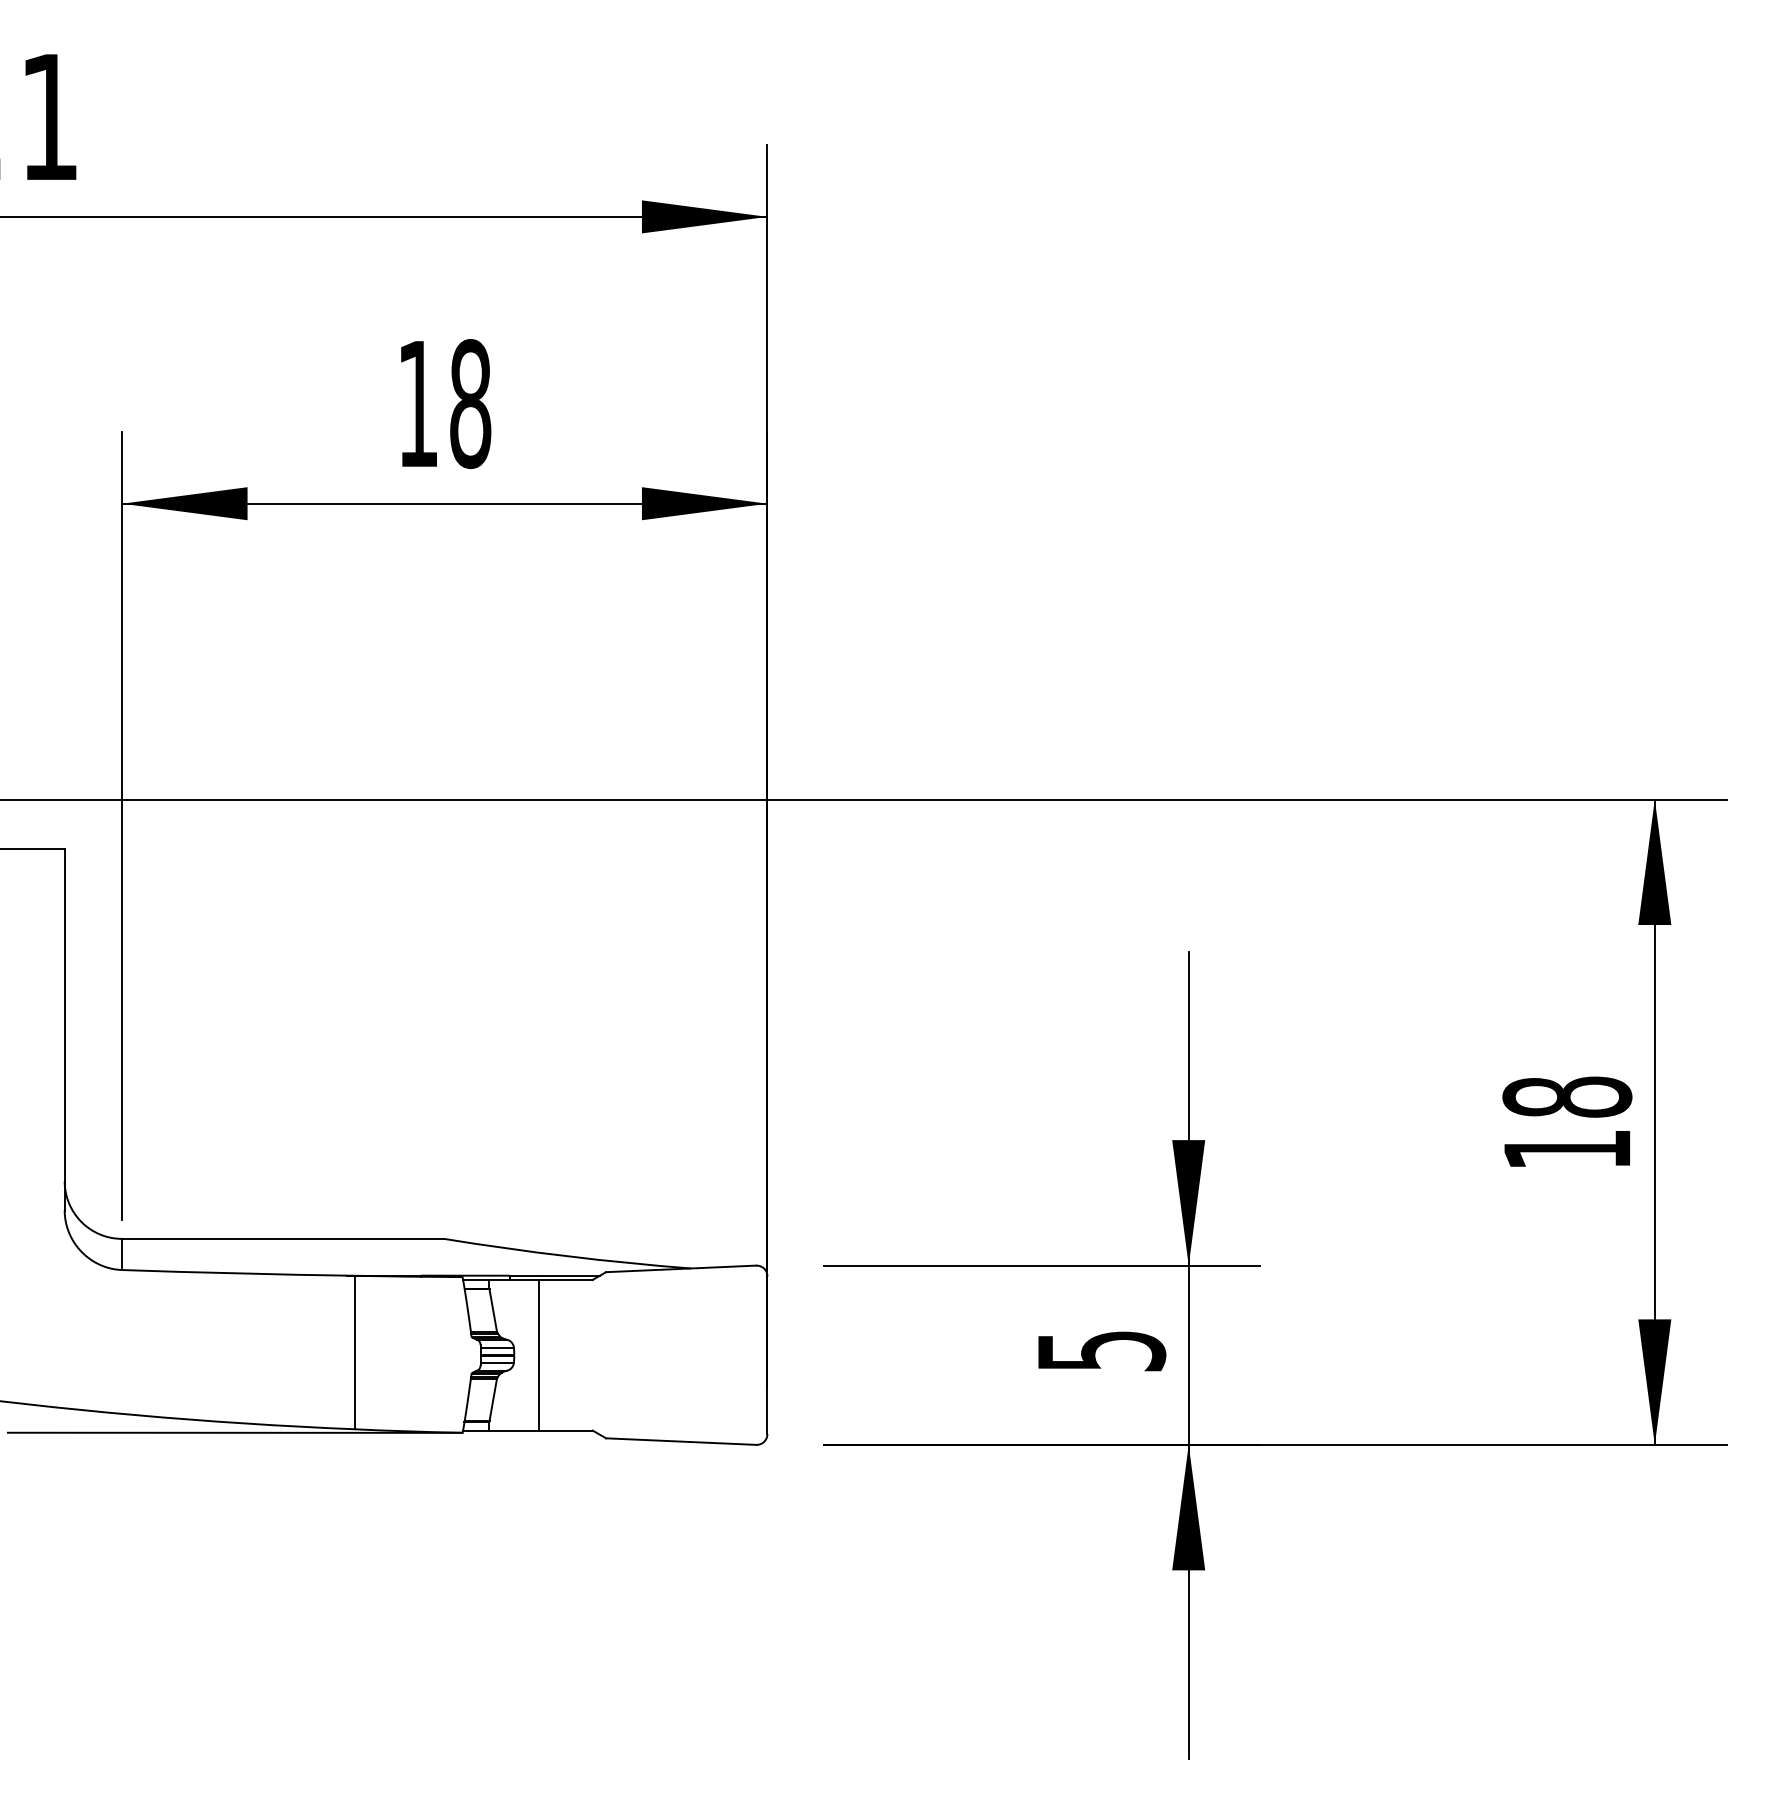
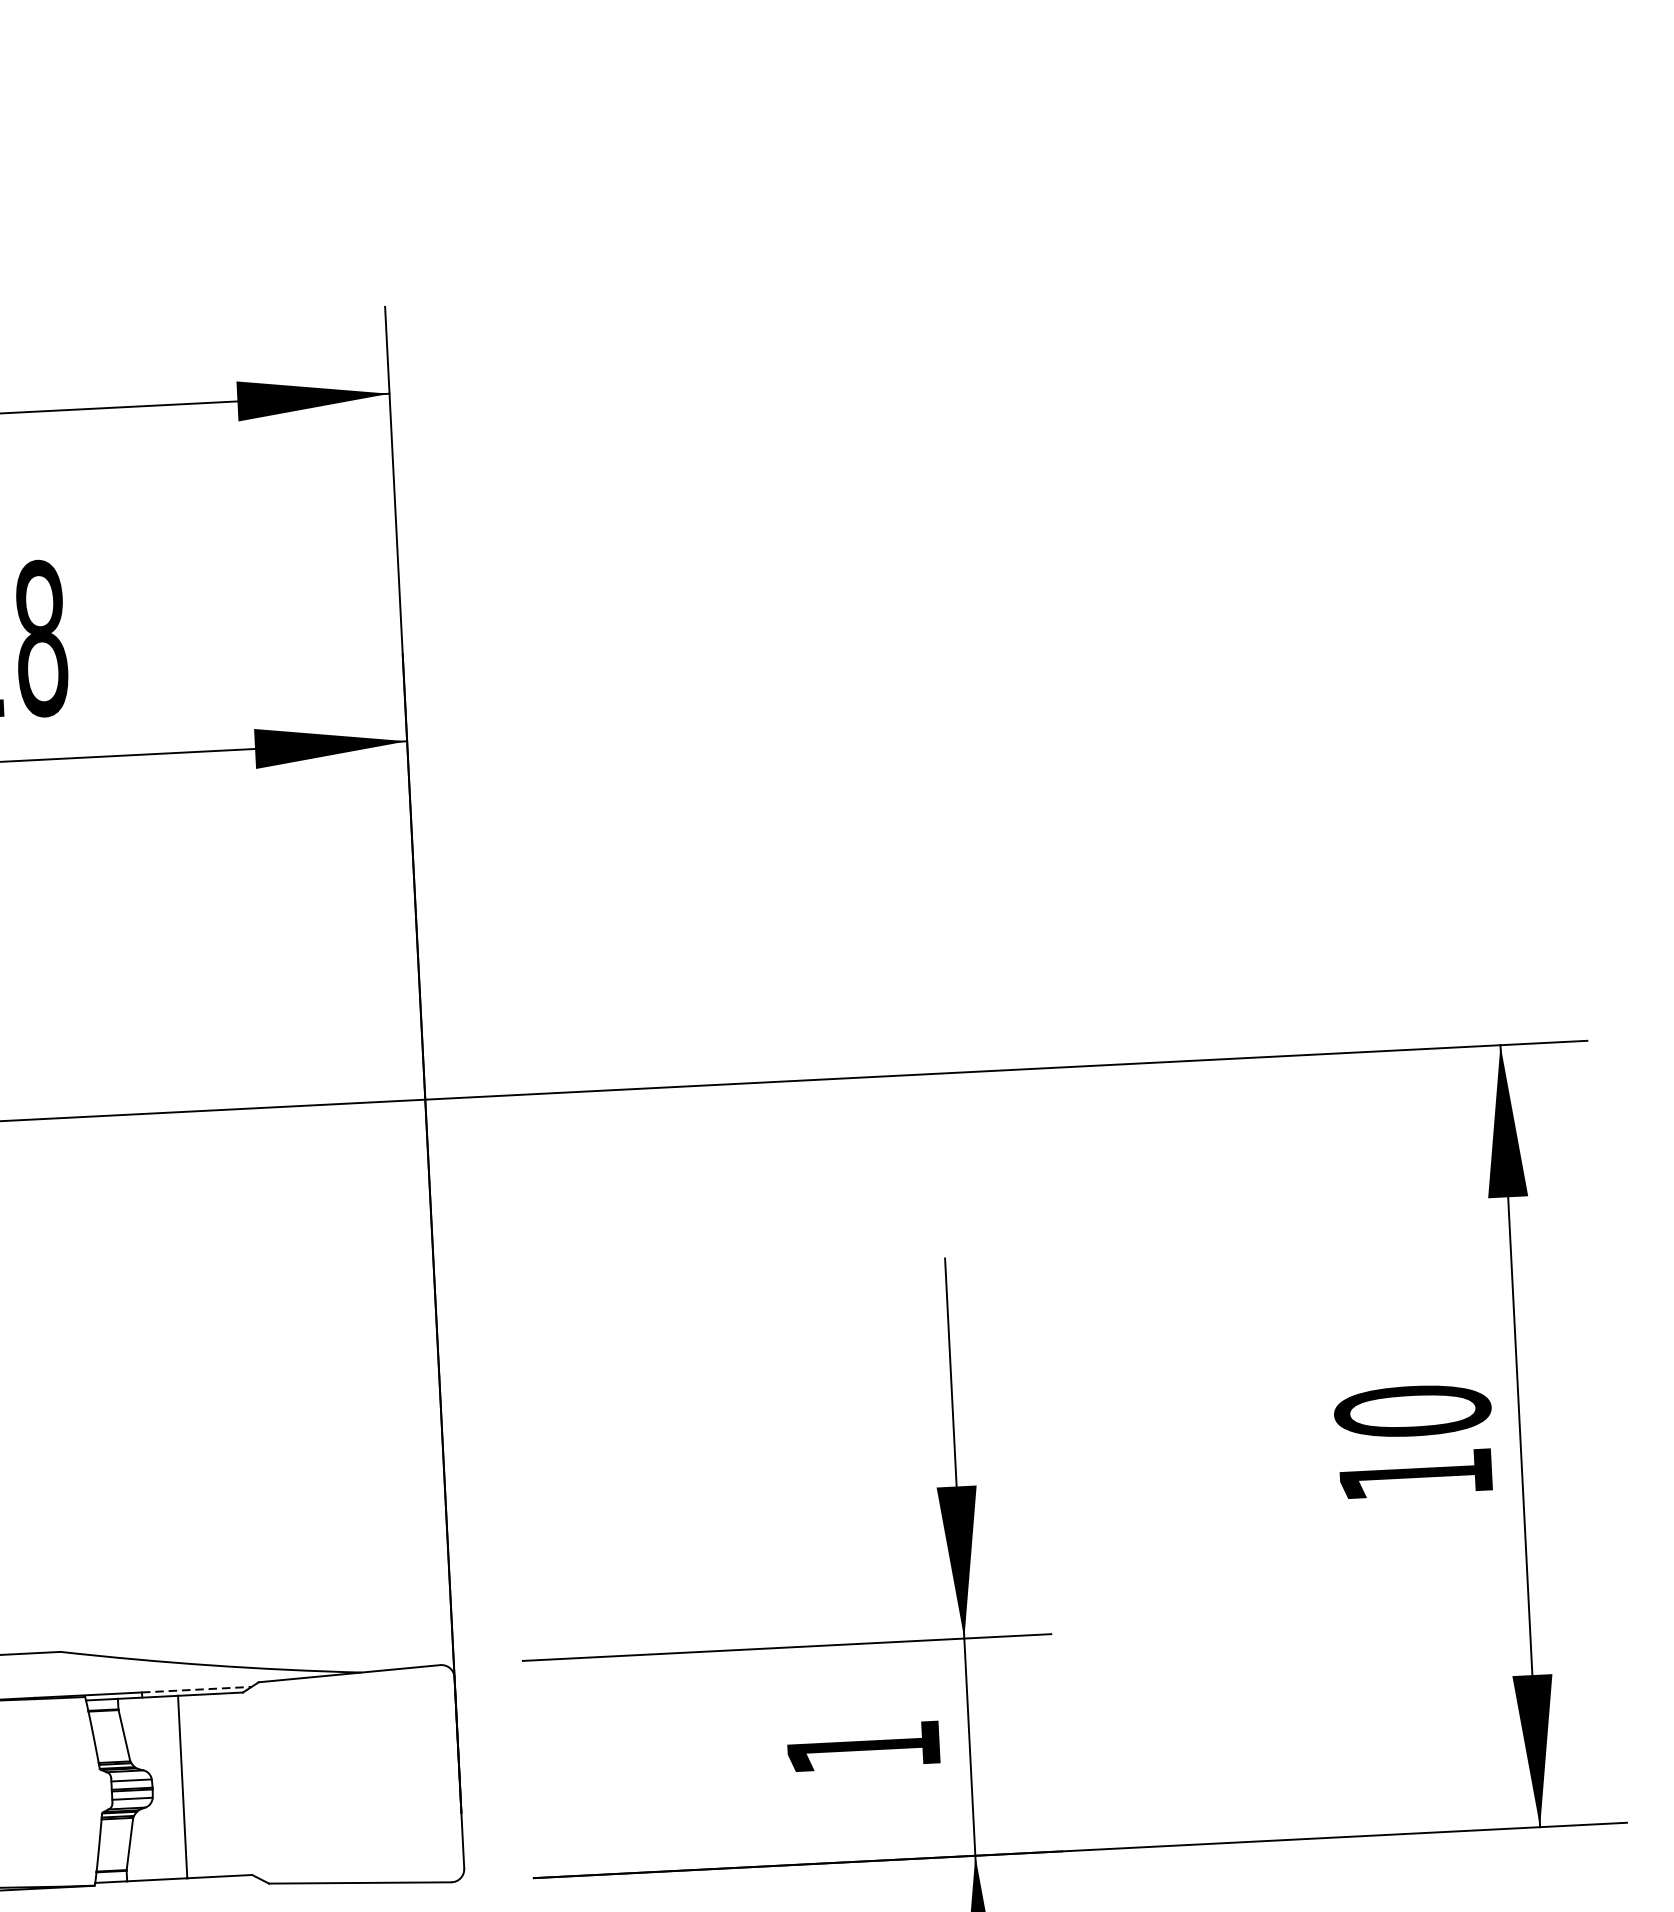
text: (1567, 1096) -> (1412, 1410), 18 -> 10
line: (555, 1275) -> (197, 1689), solid -> dashed
text: (1102, 1351) -> (865, 1747), 5 -> 1

